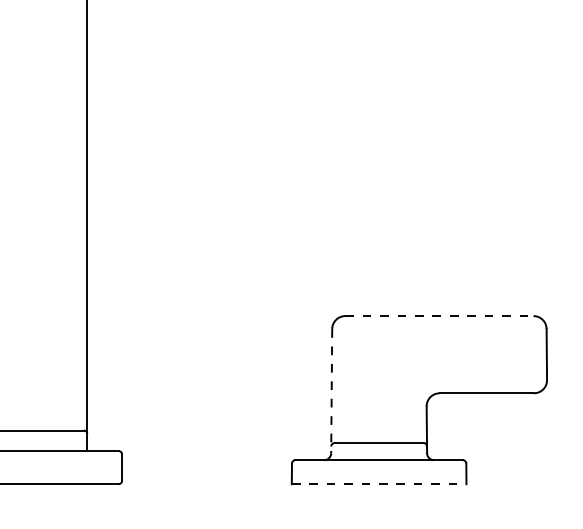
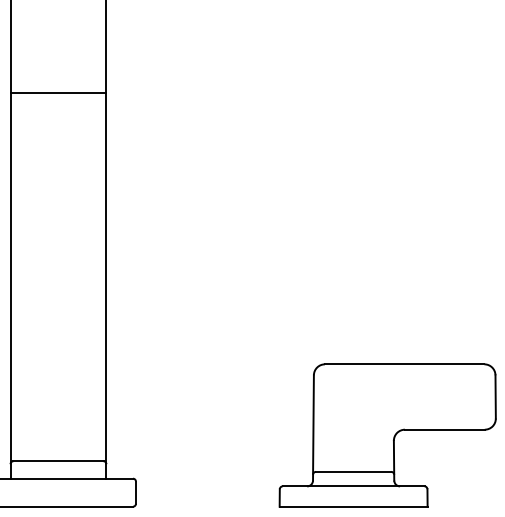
line: (439, 316) -> (404, 364), dashed -> solid
line: (331, 390) -> (313, 427), dashed -> solid
line: (378, 483) -> (353, 506), dashed -> solid

